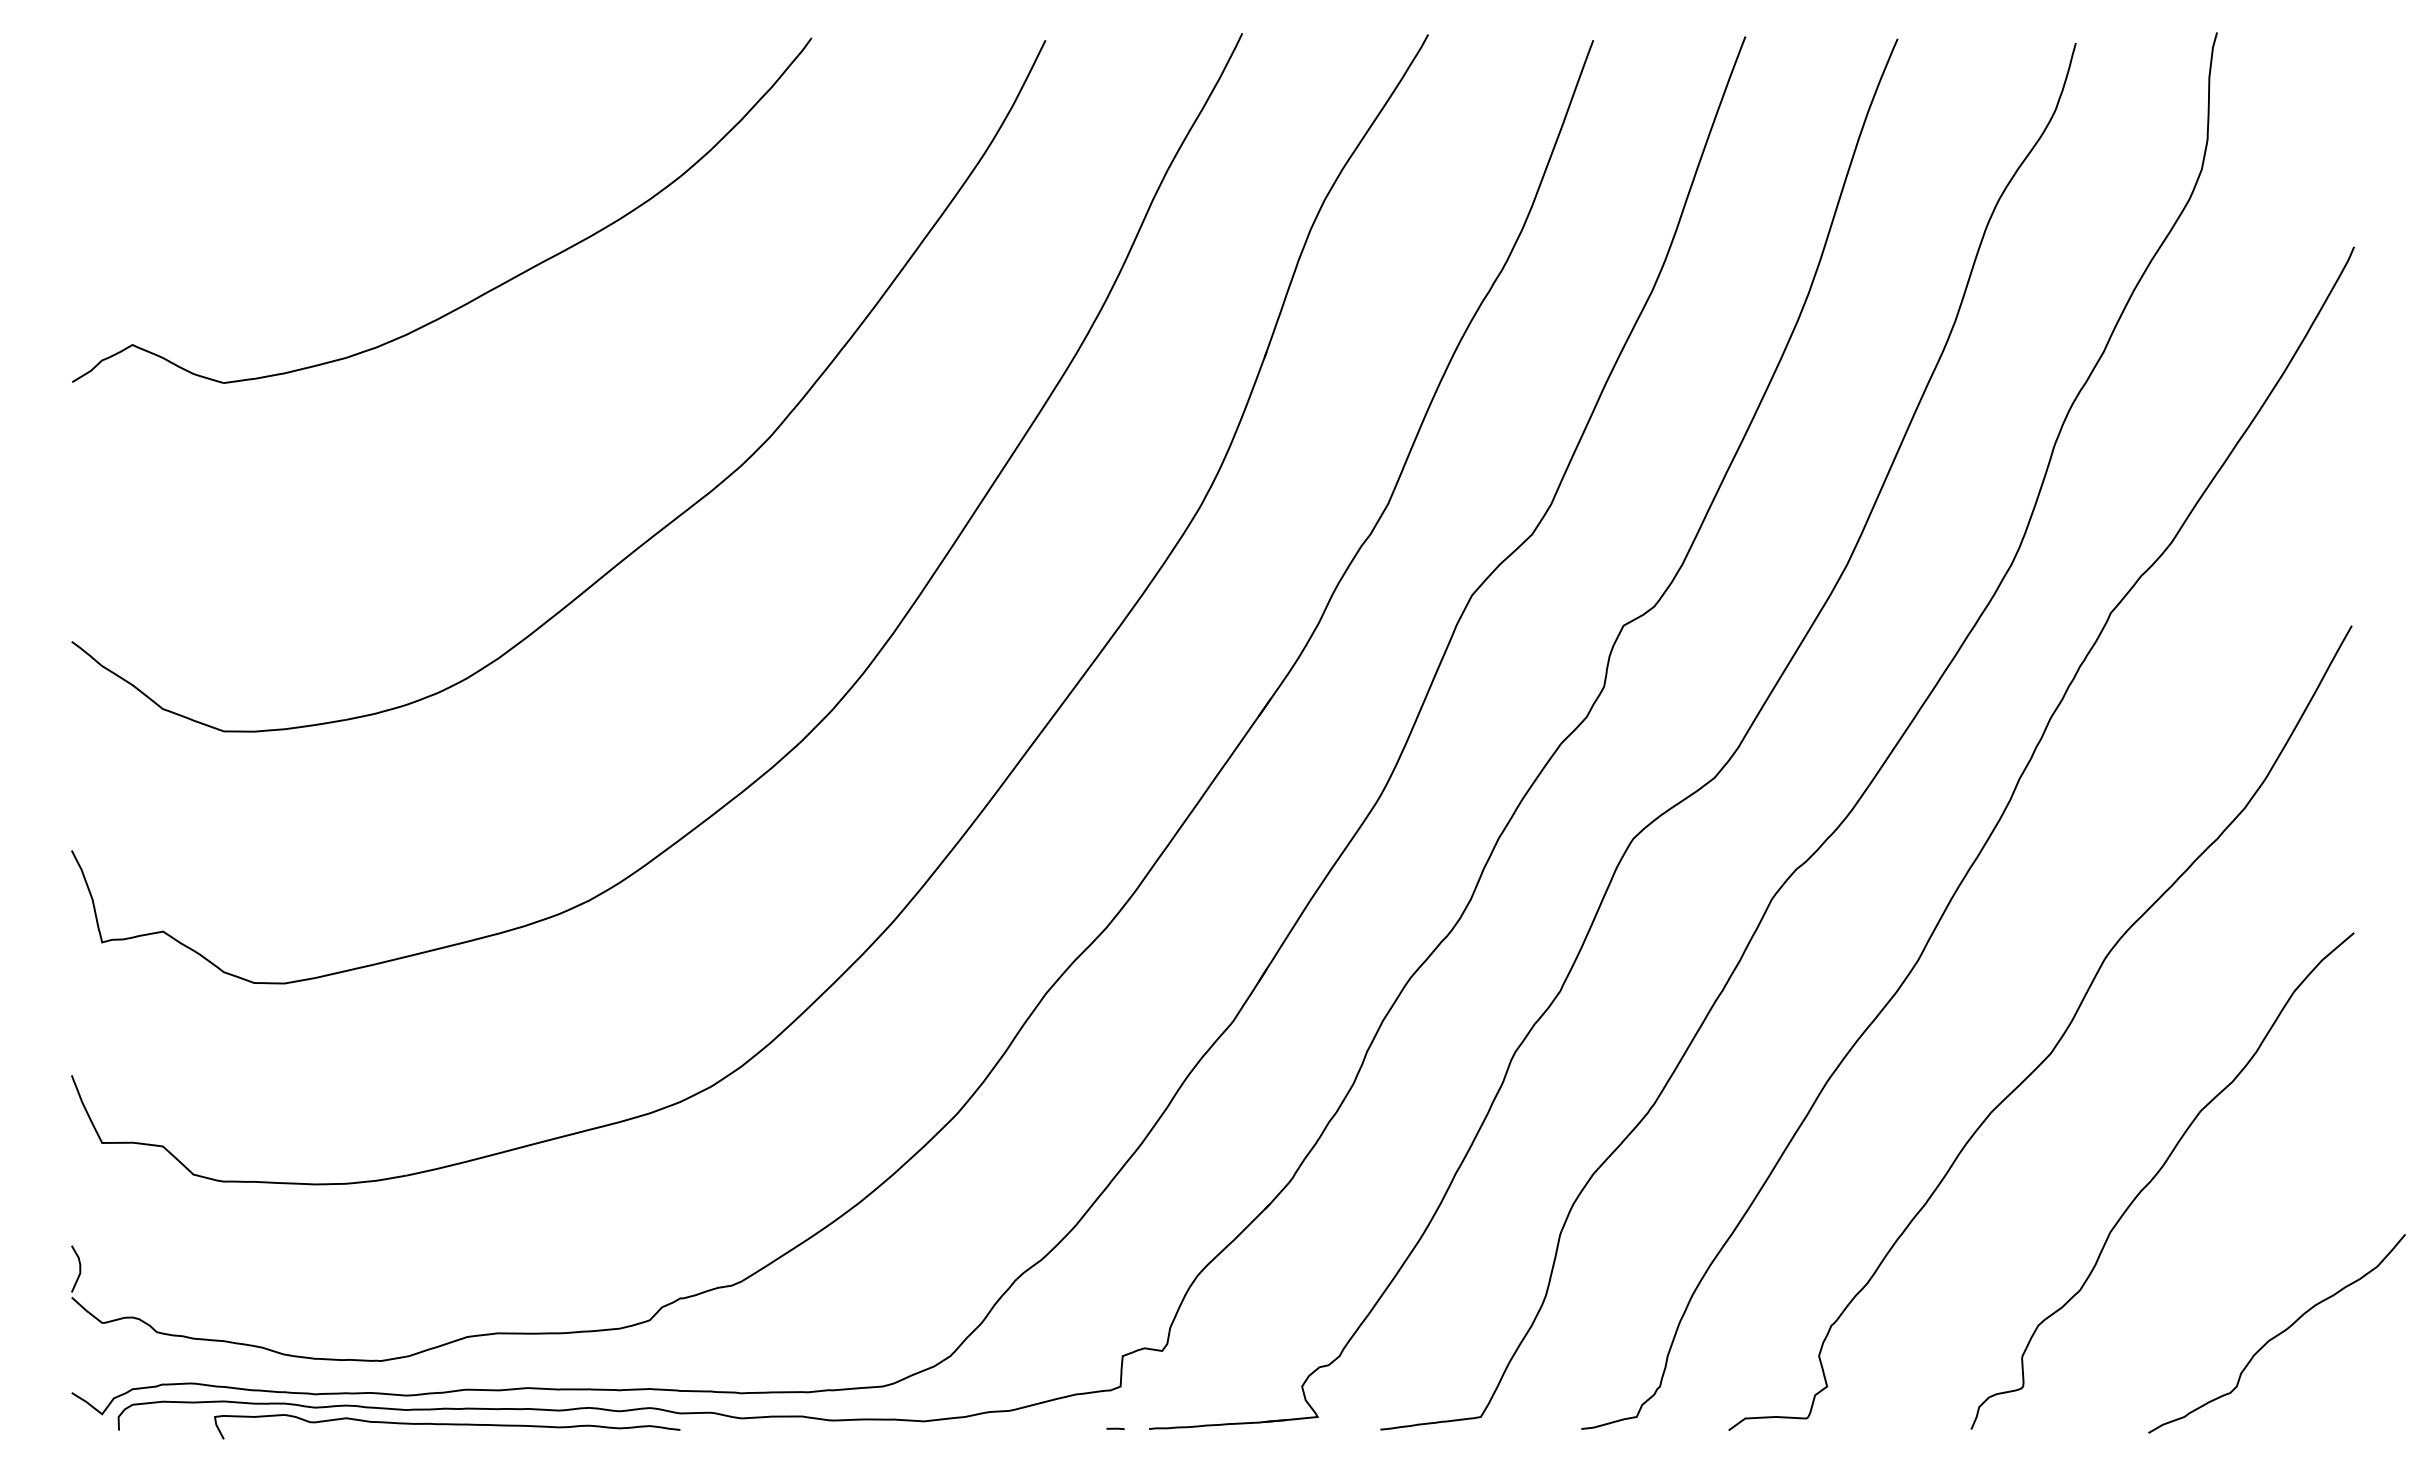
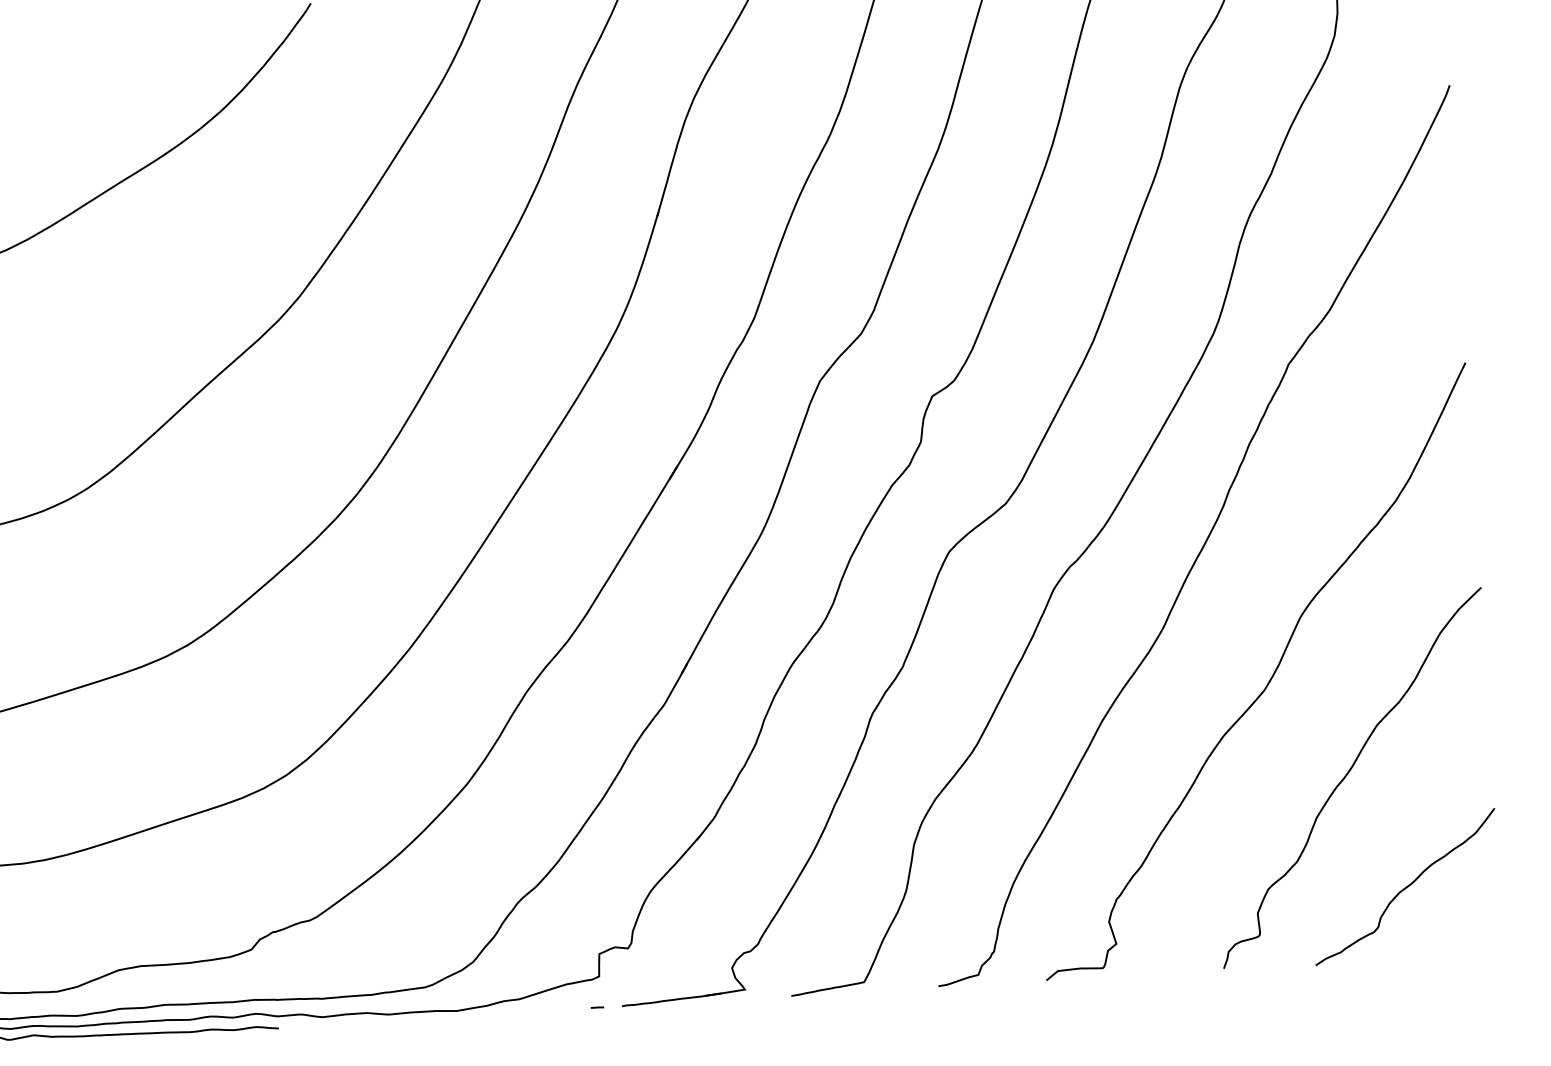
curve: (2277, 1334) -> (1405, 887), moved

